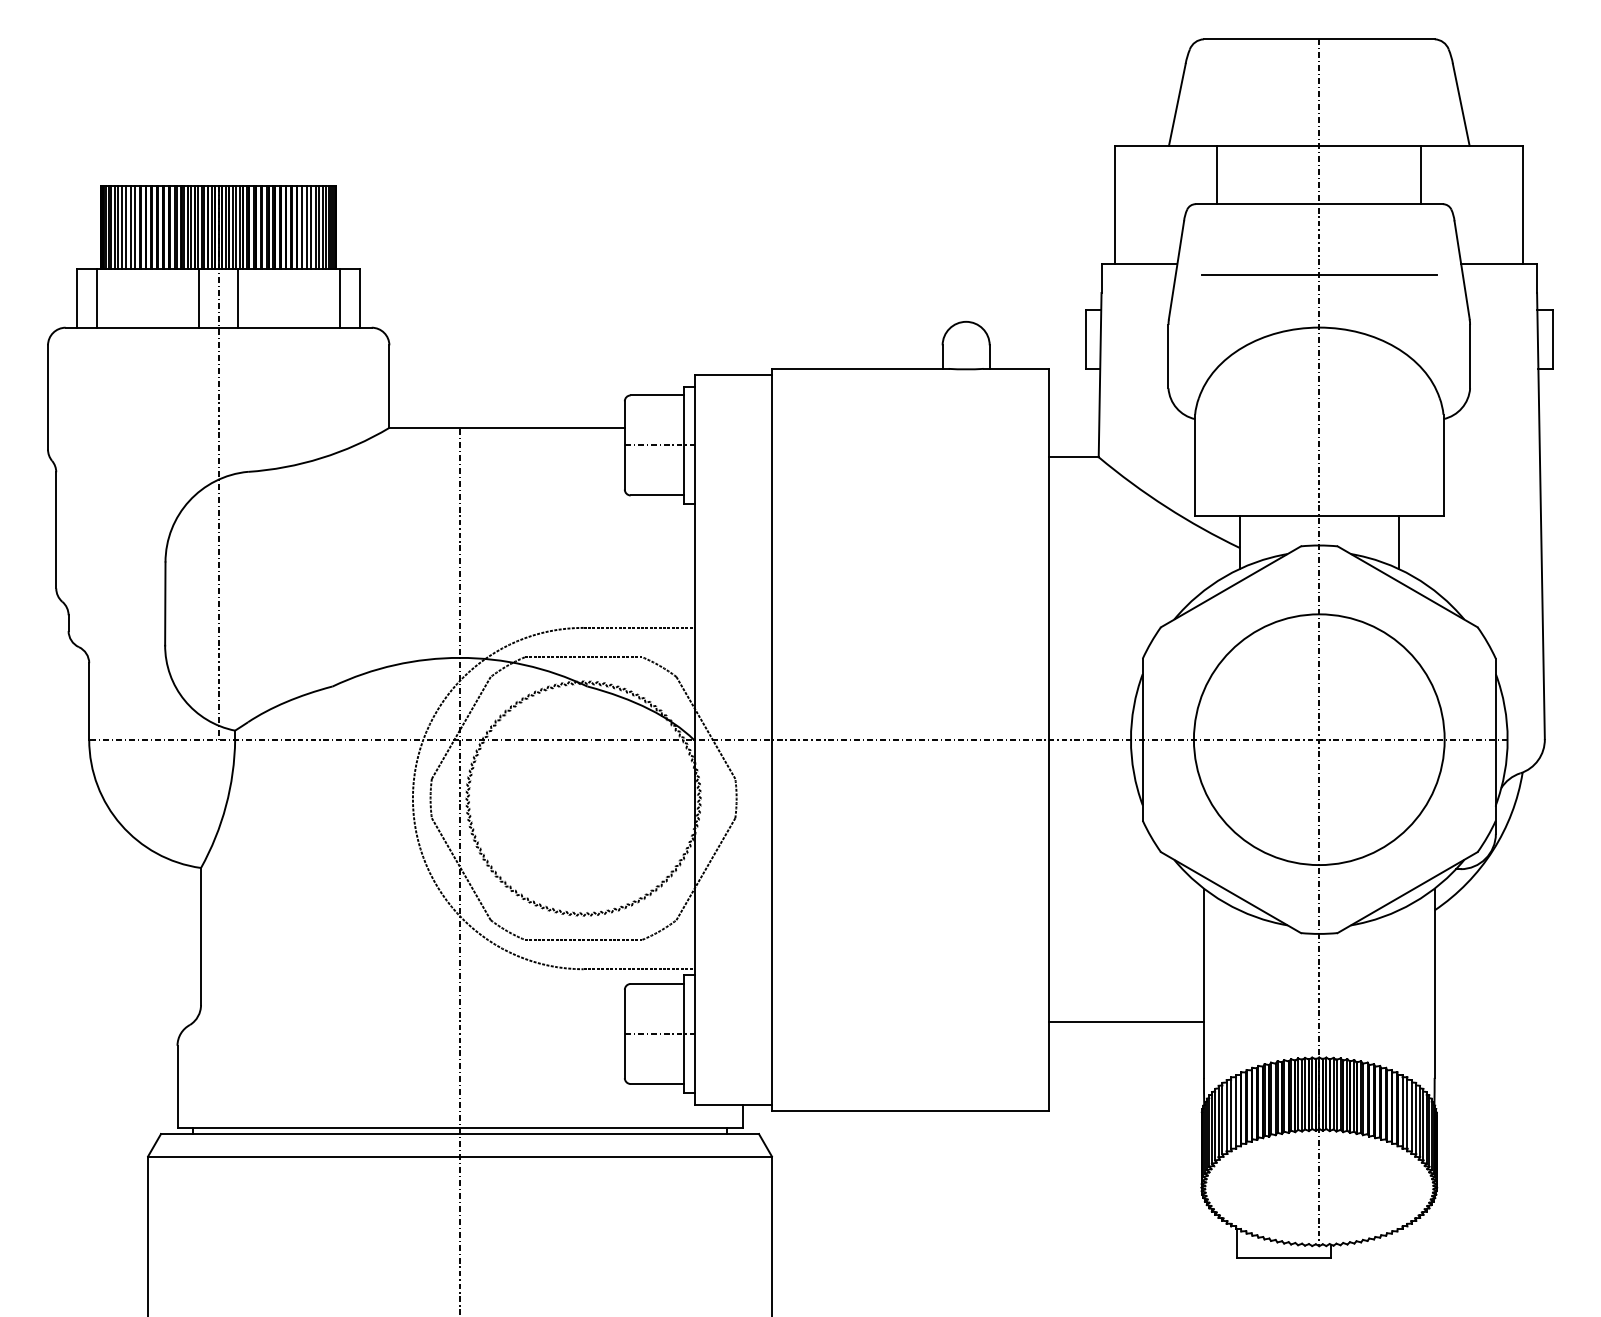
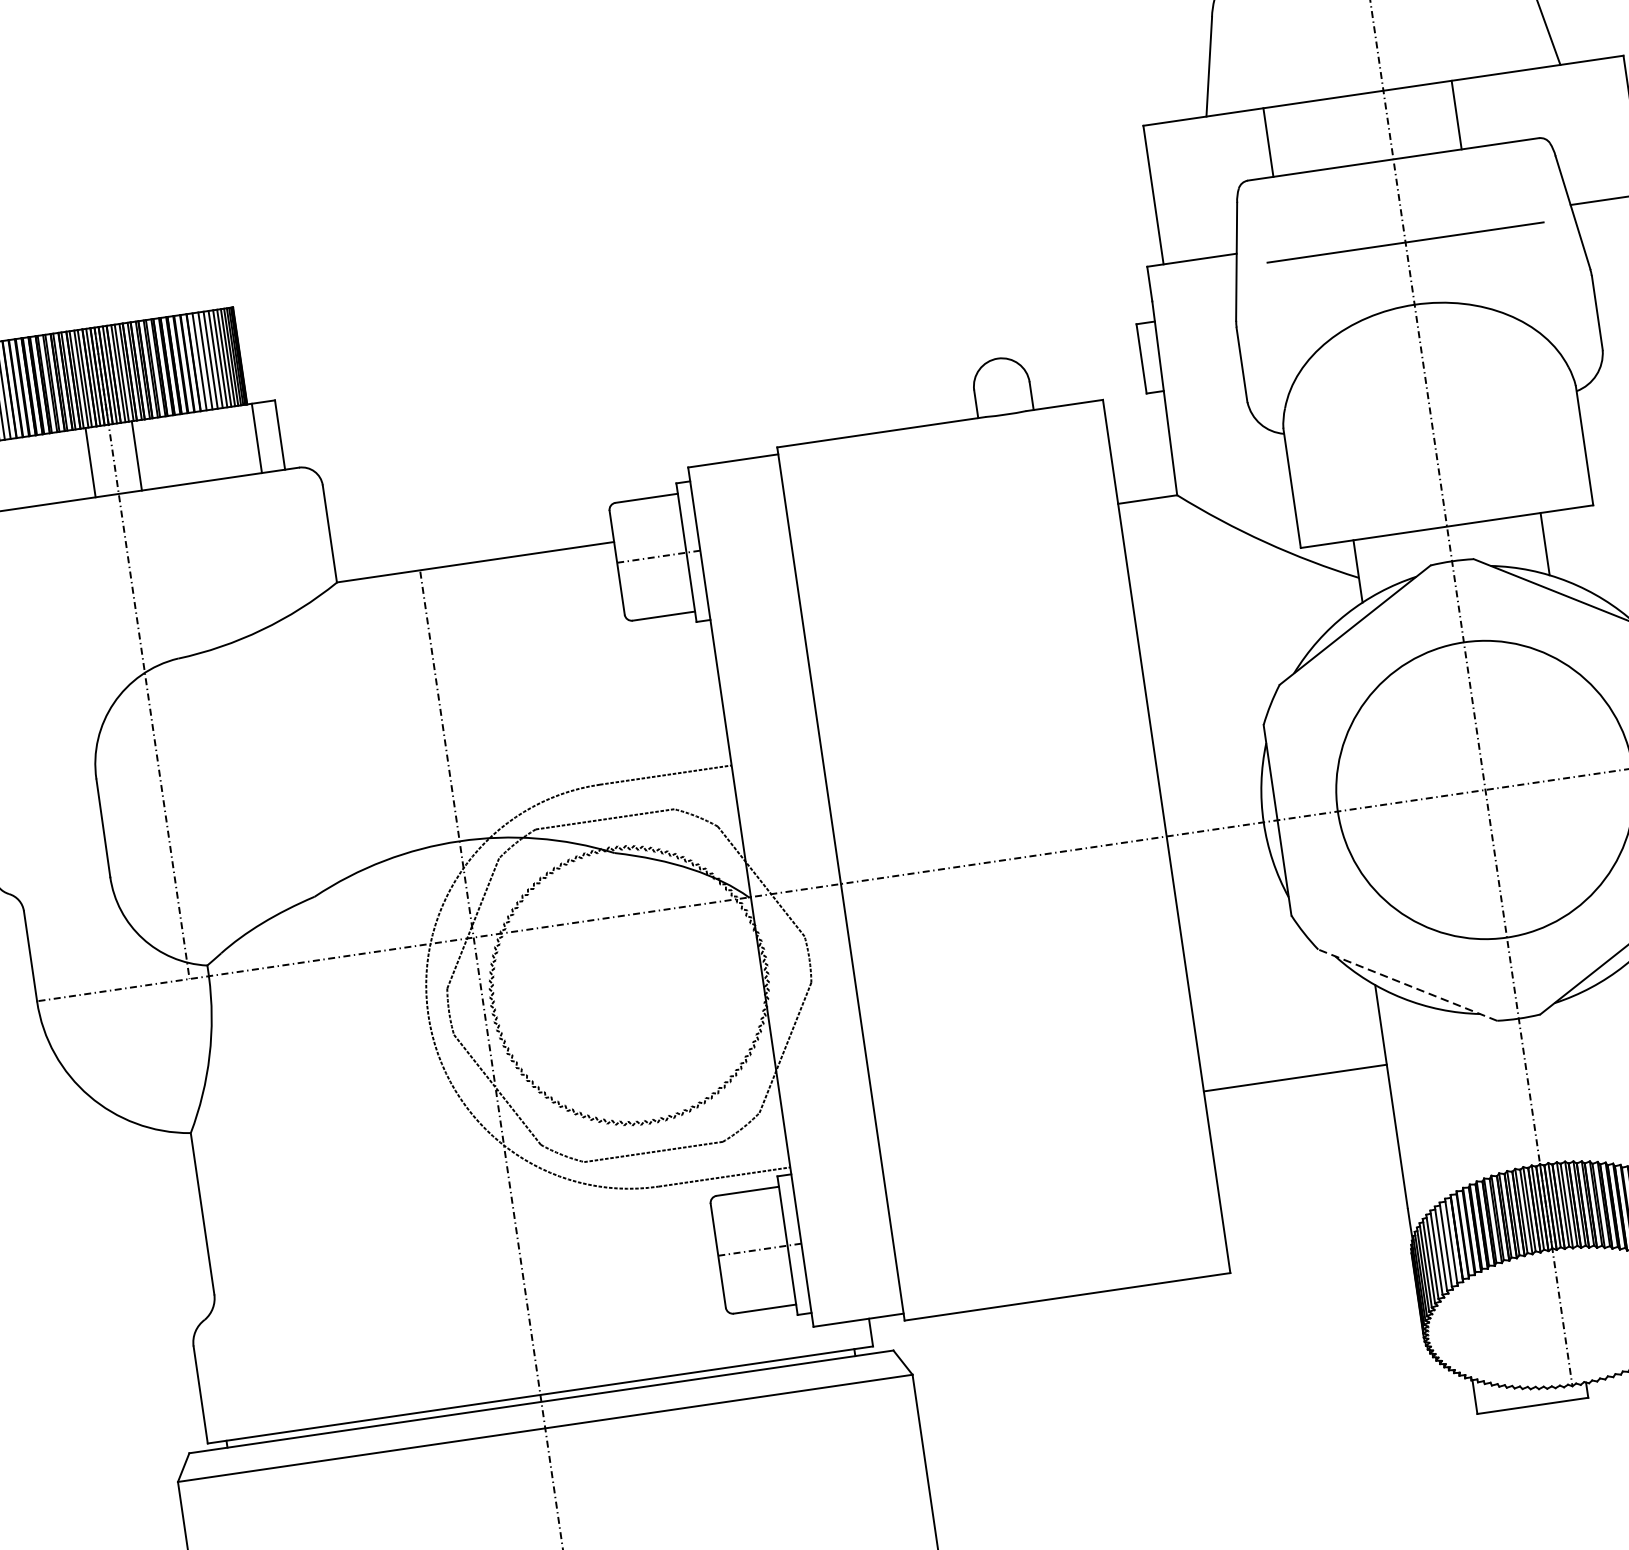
line: (1421, 174) -> (1456, 114), moved
line: (1231, 892) -> (1408, 984), solid -> dashed
line: (1125, 1022) -> (1294, 1078), moved

